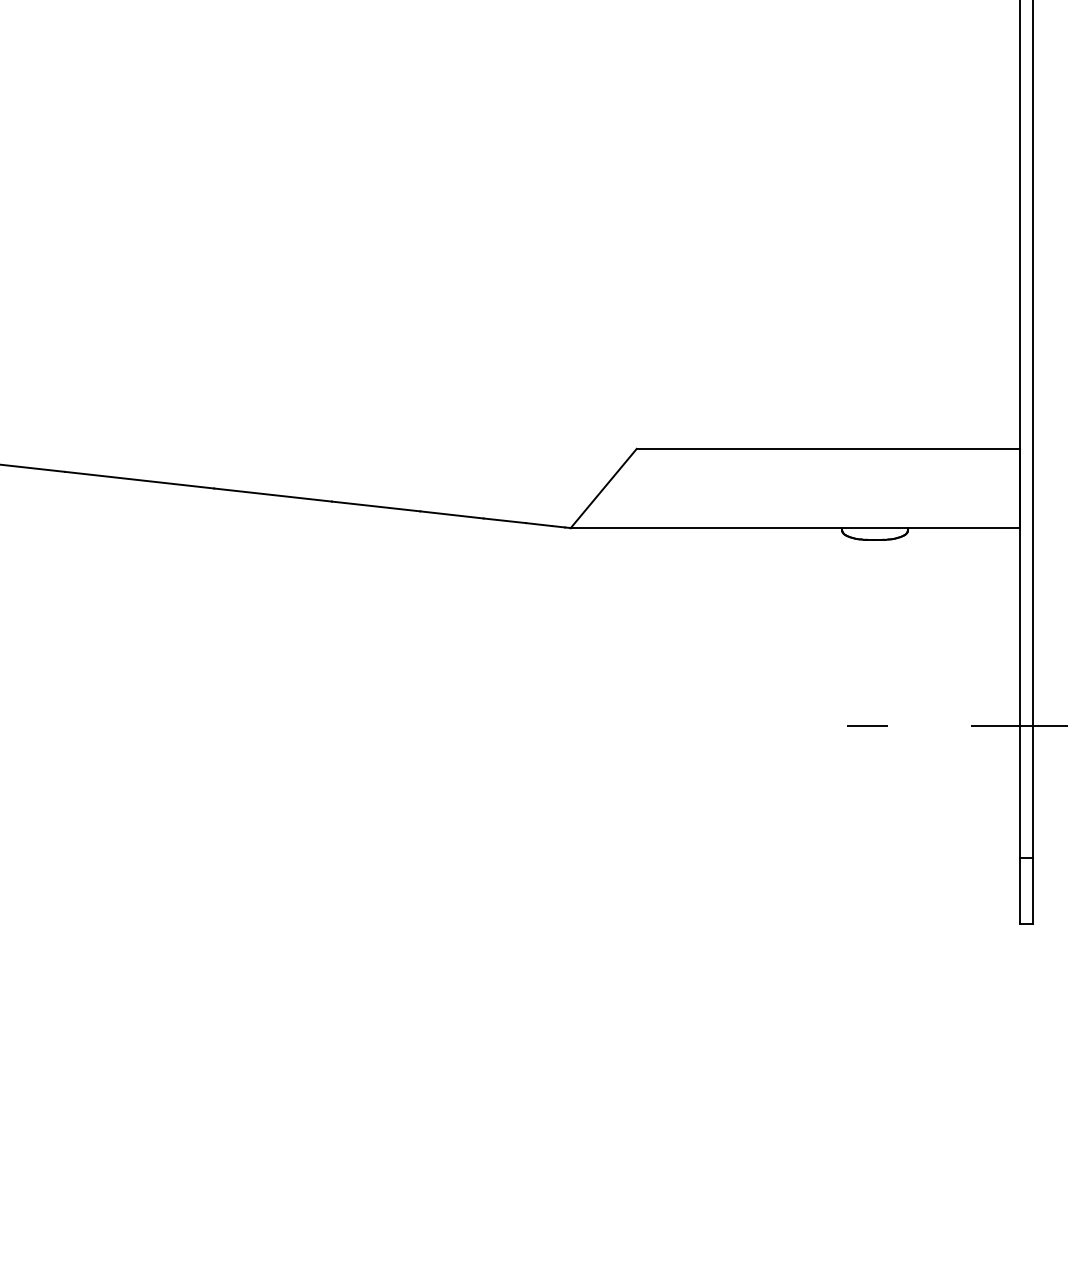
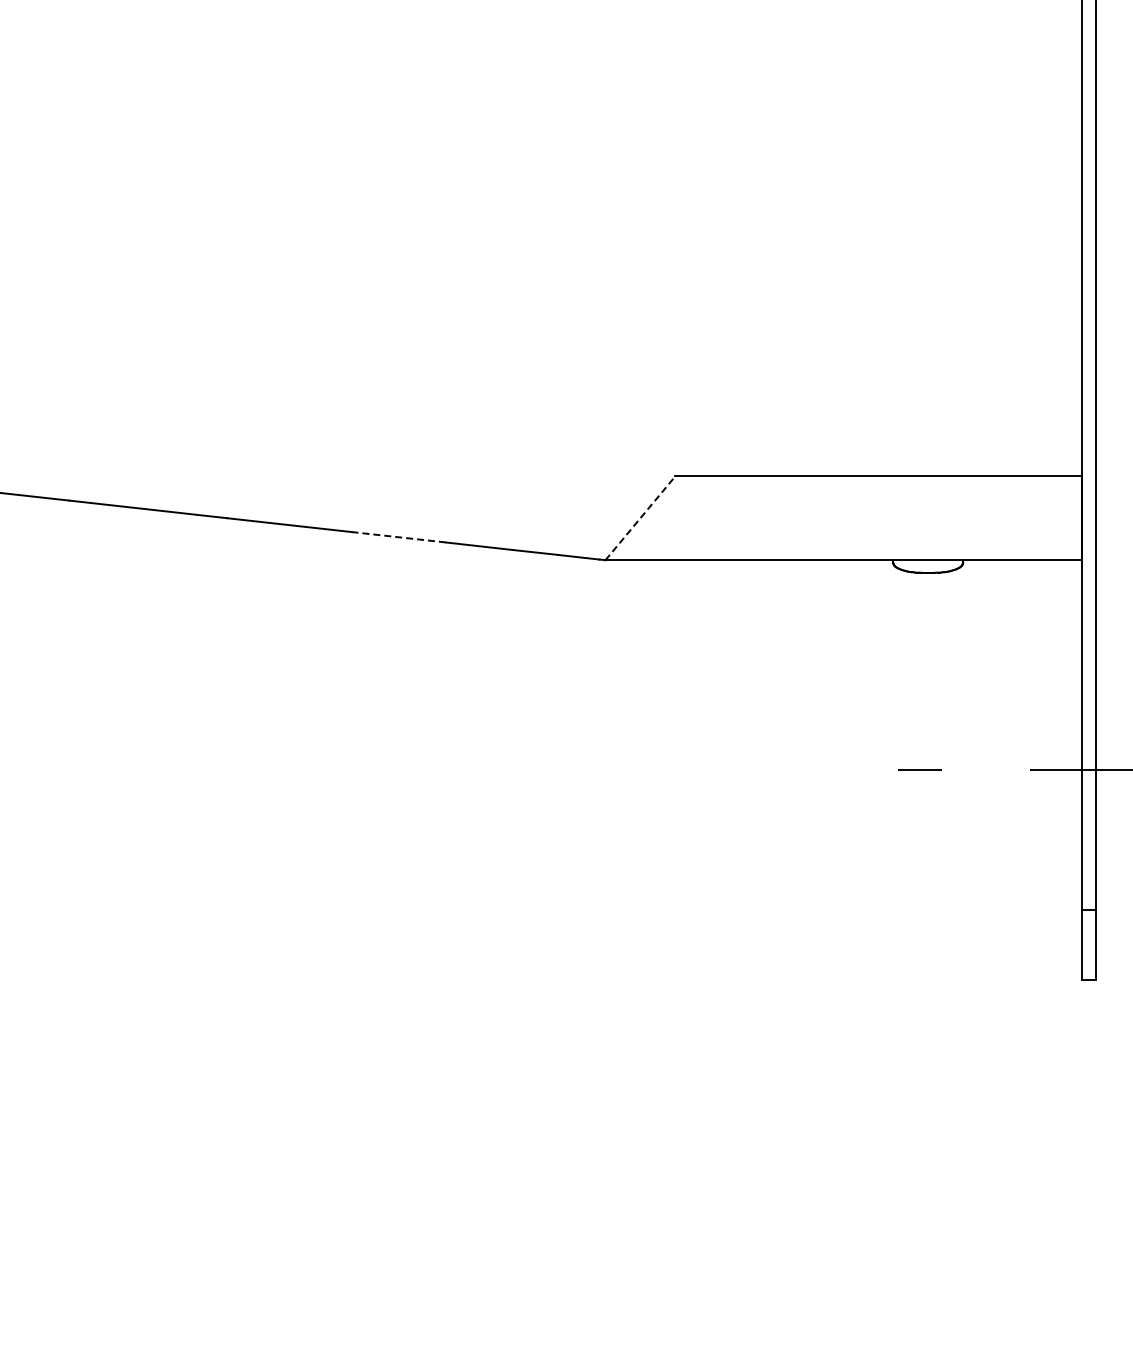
line: (603, 488) -> (640, 518), solid -> dashed
line: (375, 506) -> (398, 537), solid -> dashed

